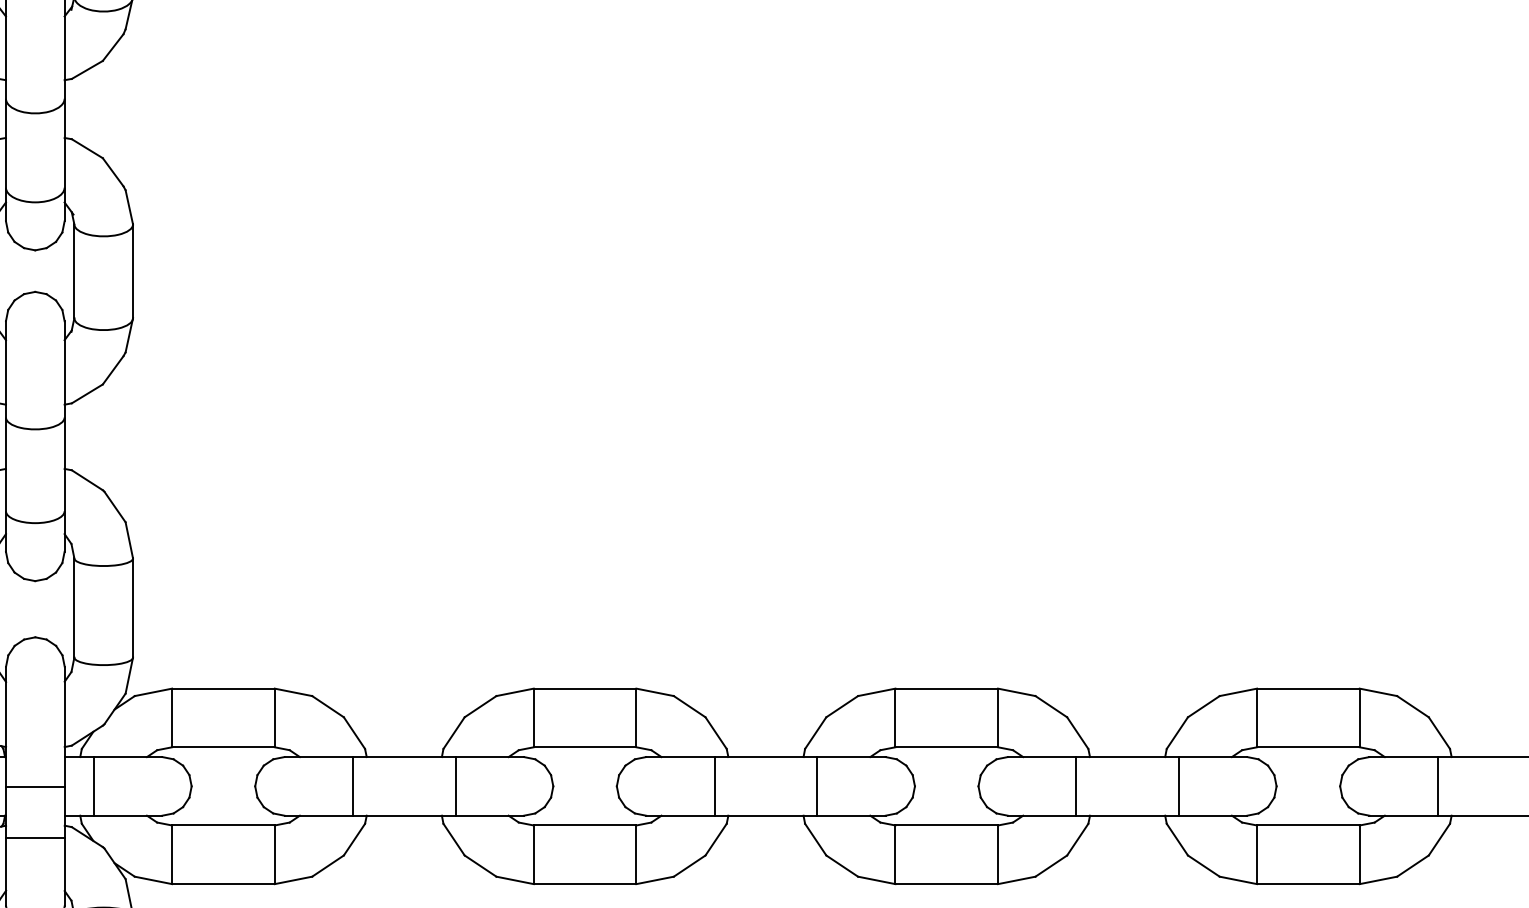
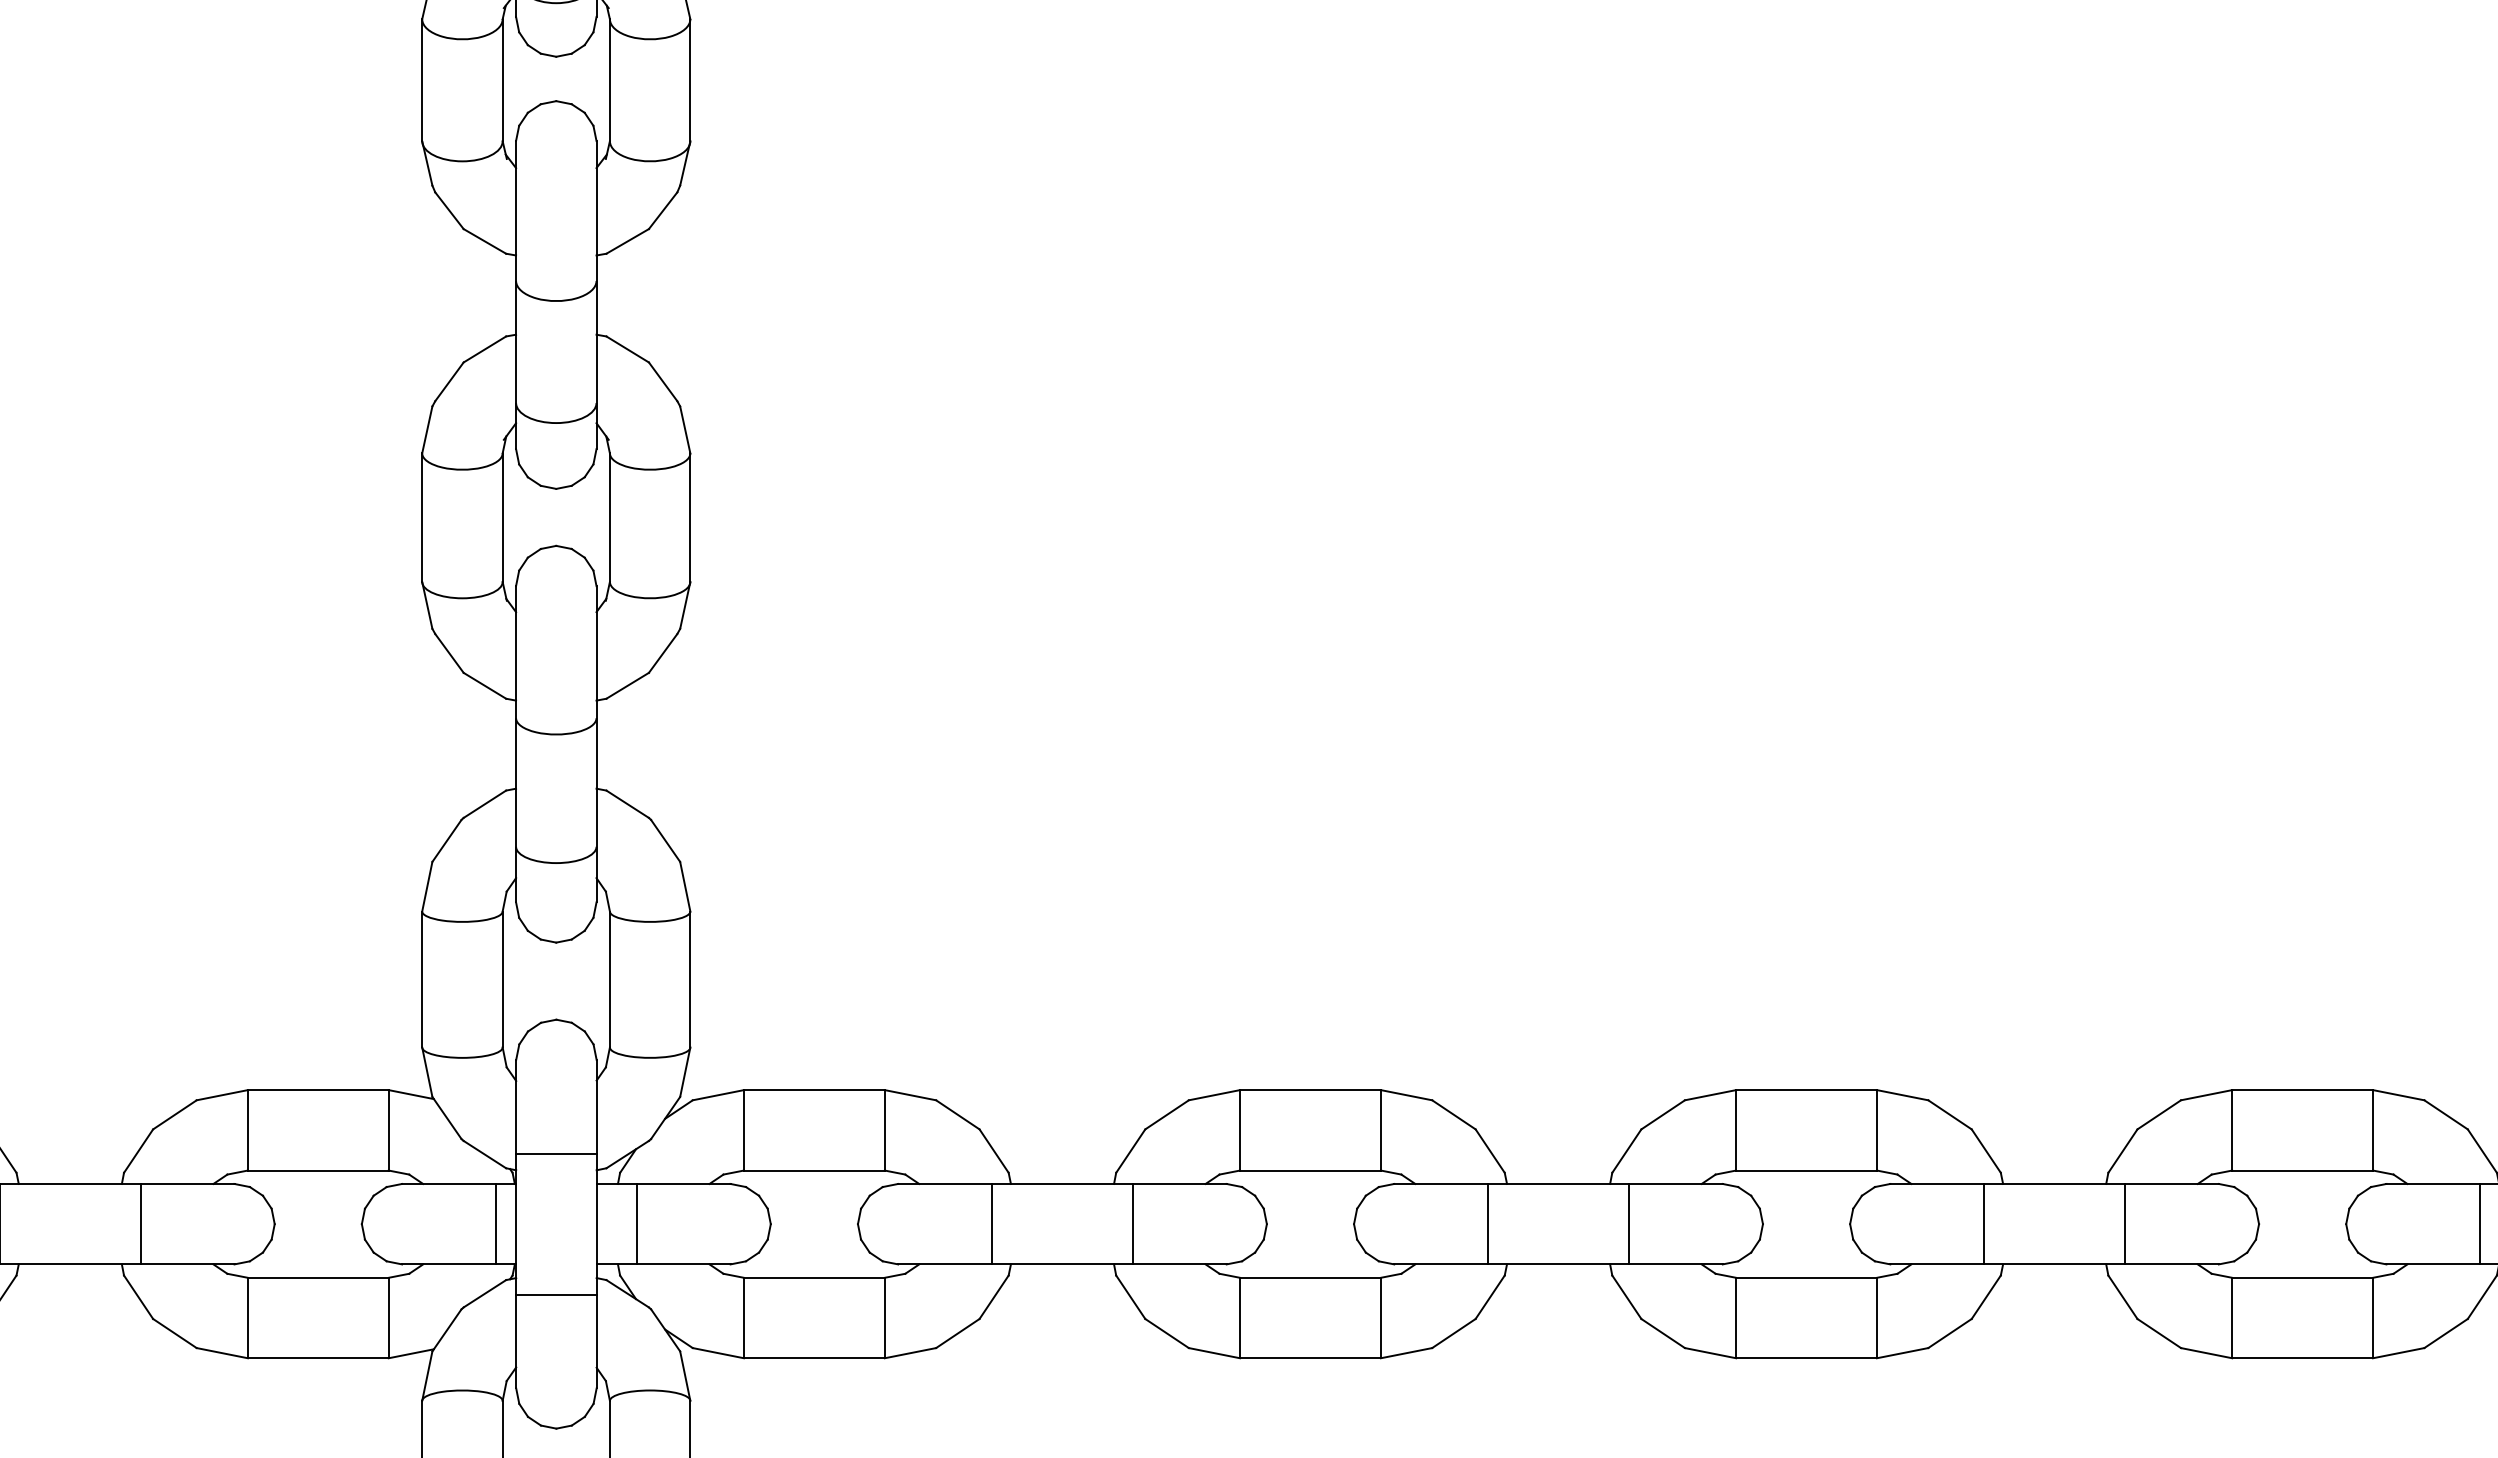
line: (35, 786) -> (556, 1153), moved

